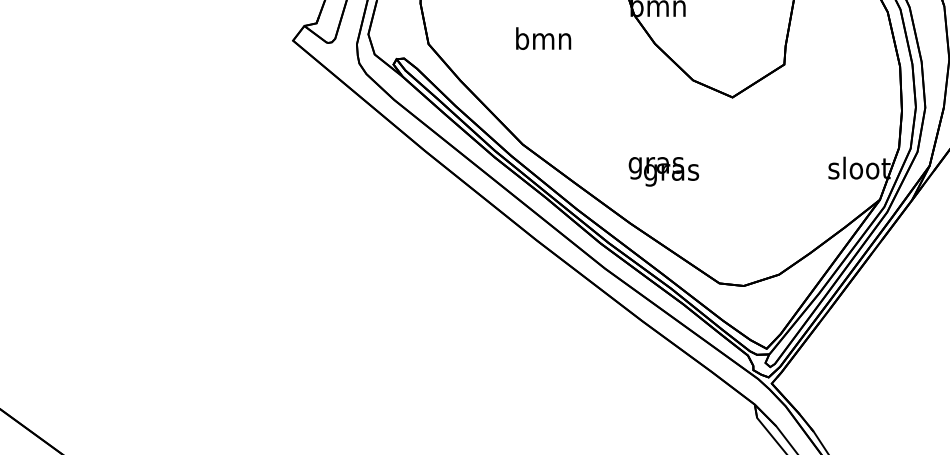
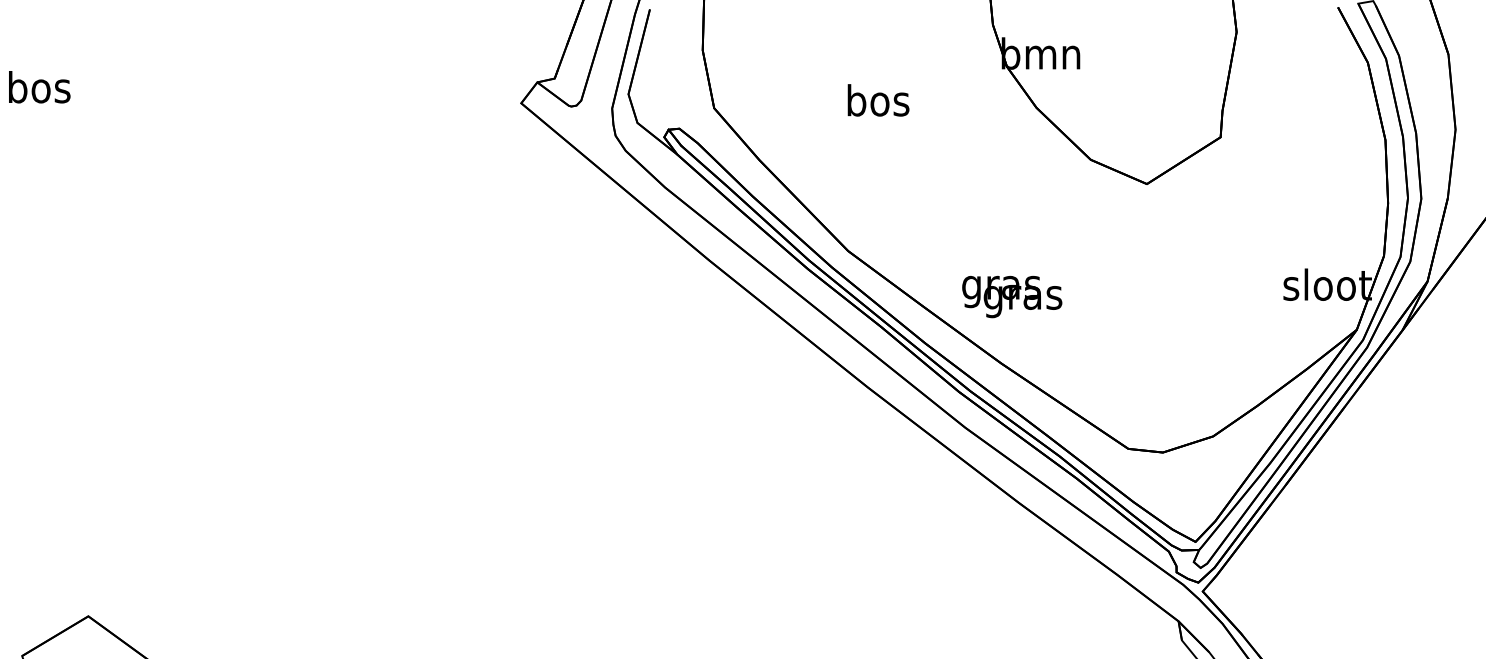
text: (543, 38) -> (877, 100), bmn -> bos
text: (664, 172) -> (1012, 297), moved

